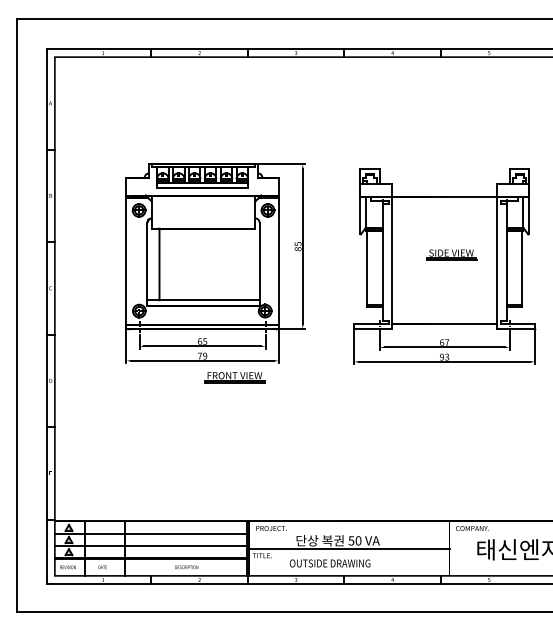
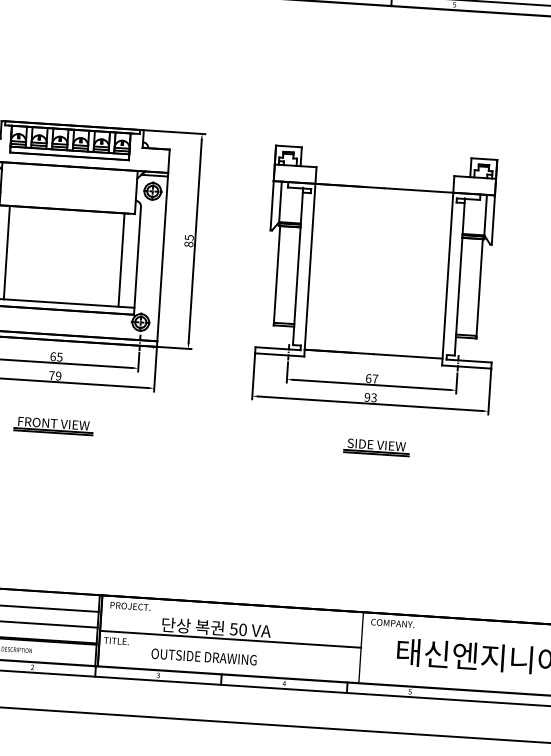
part: (451, 254) -> (376, 446), moved
line: (247, 264) -> (121, 260), added
part: (234, 377) -> (53, 425), moved

